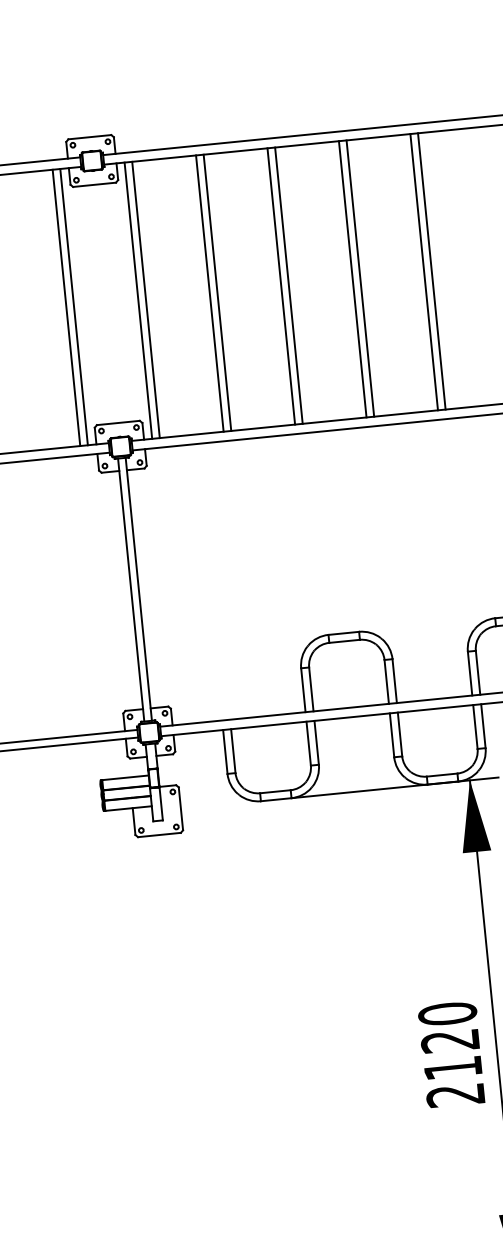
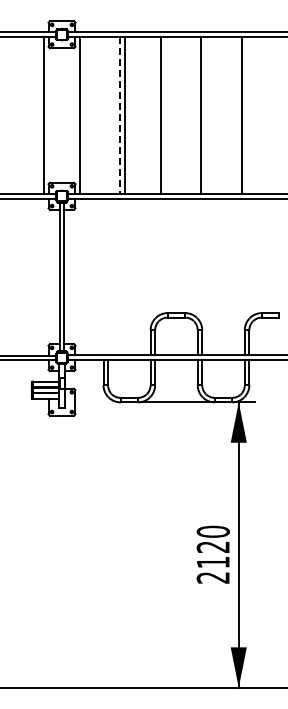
line: (431, 271) -> (245, 115), removed
line: (360, 278) -> (205, 115), removed
line: (289, 285) -> (165, 115), removed
line: (209, 293) -> (120, 115), solid -> dashed
line: (146, 299) -> (84, 115), removed
line: (66, 307) -> (39, 115), removed

